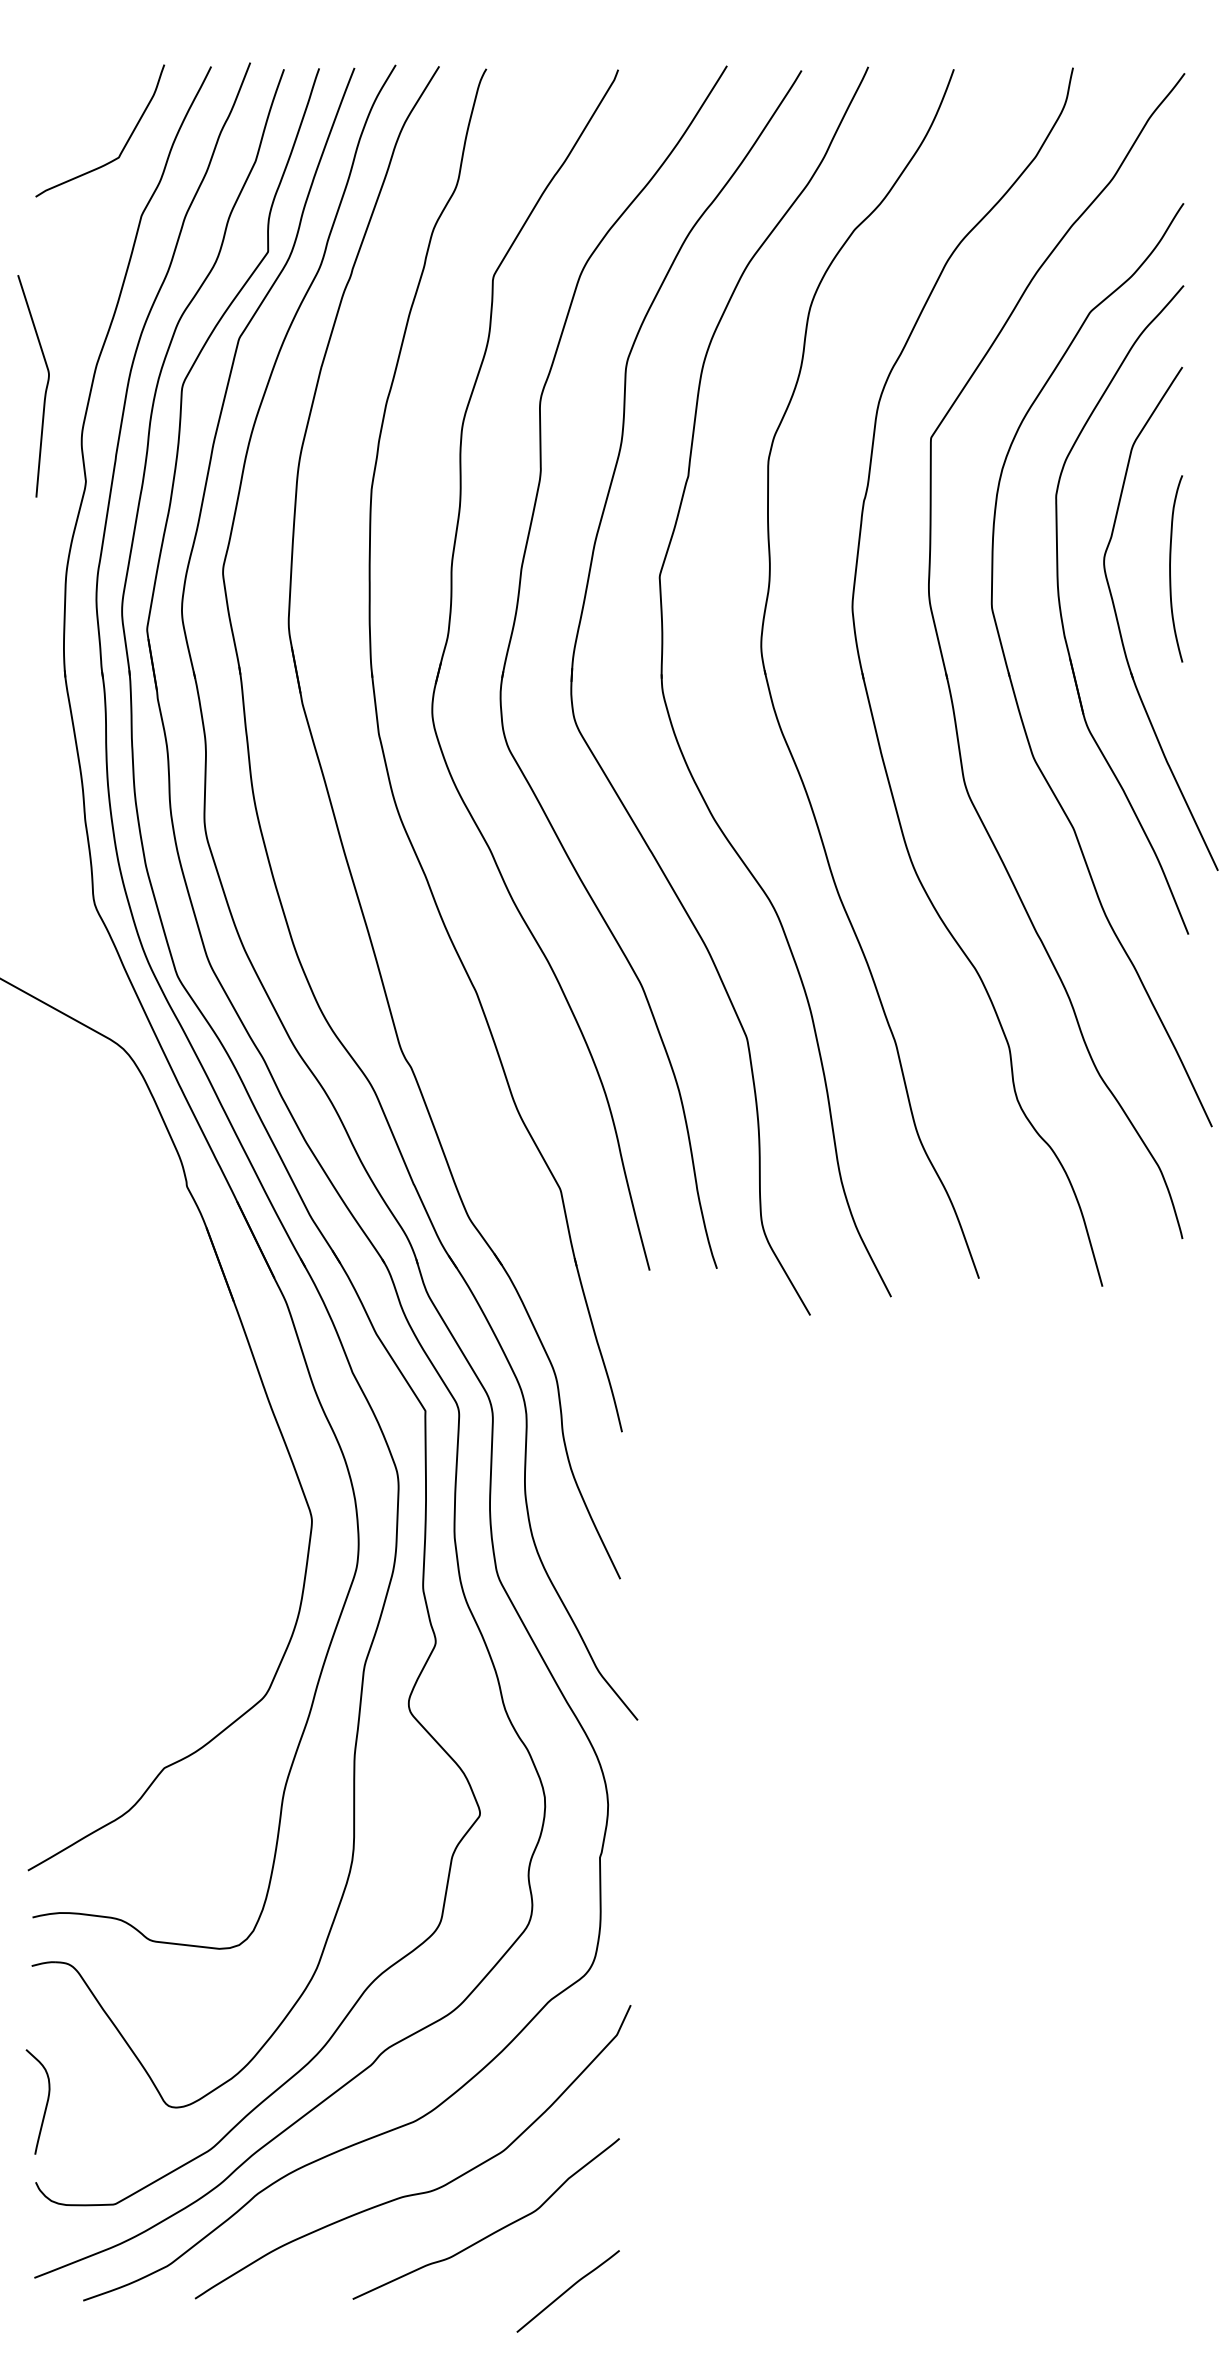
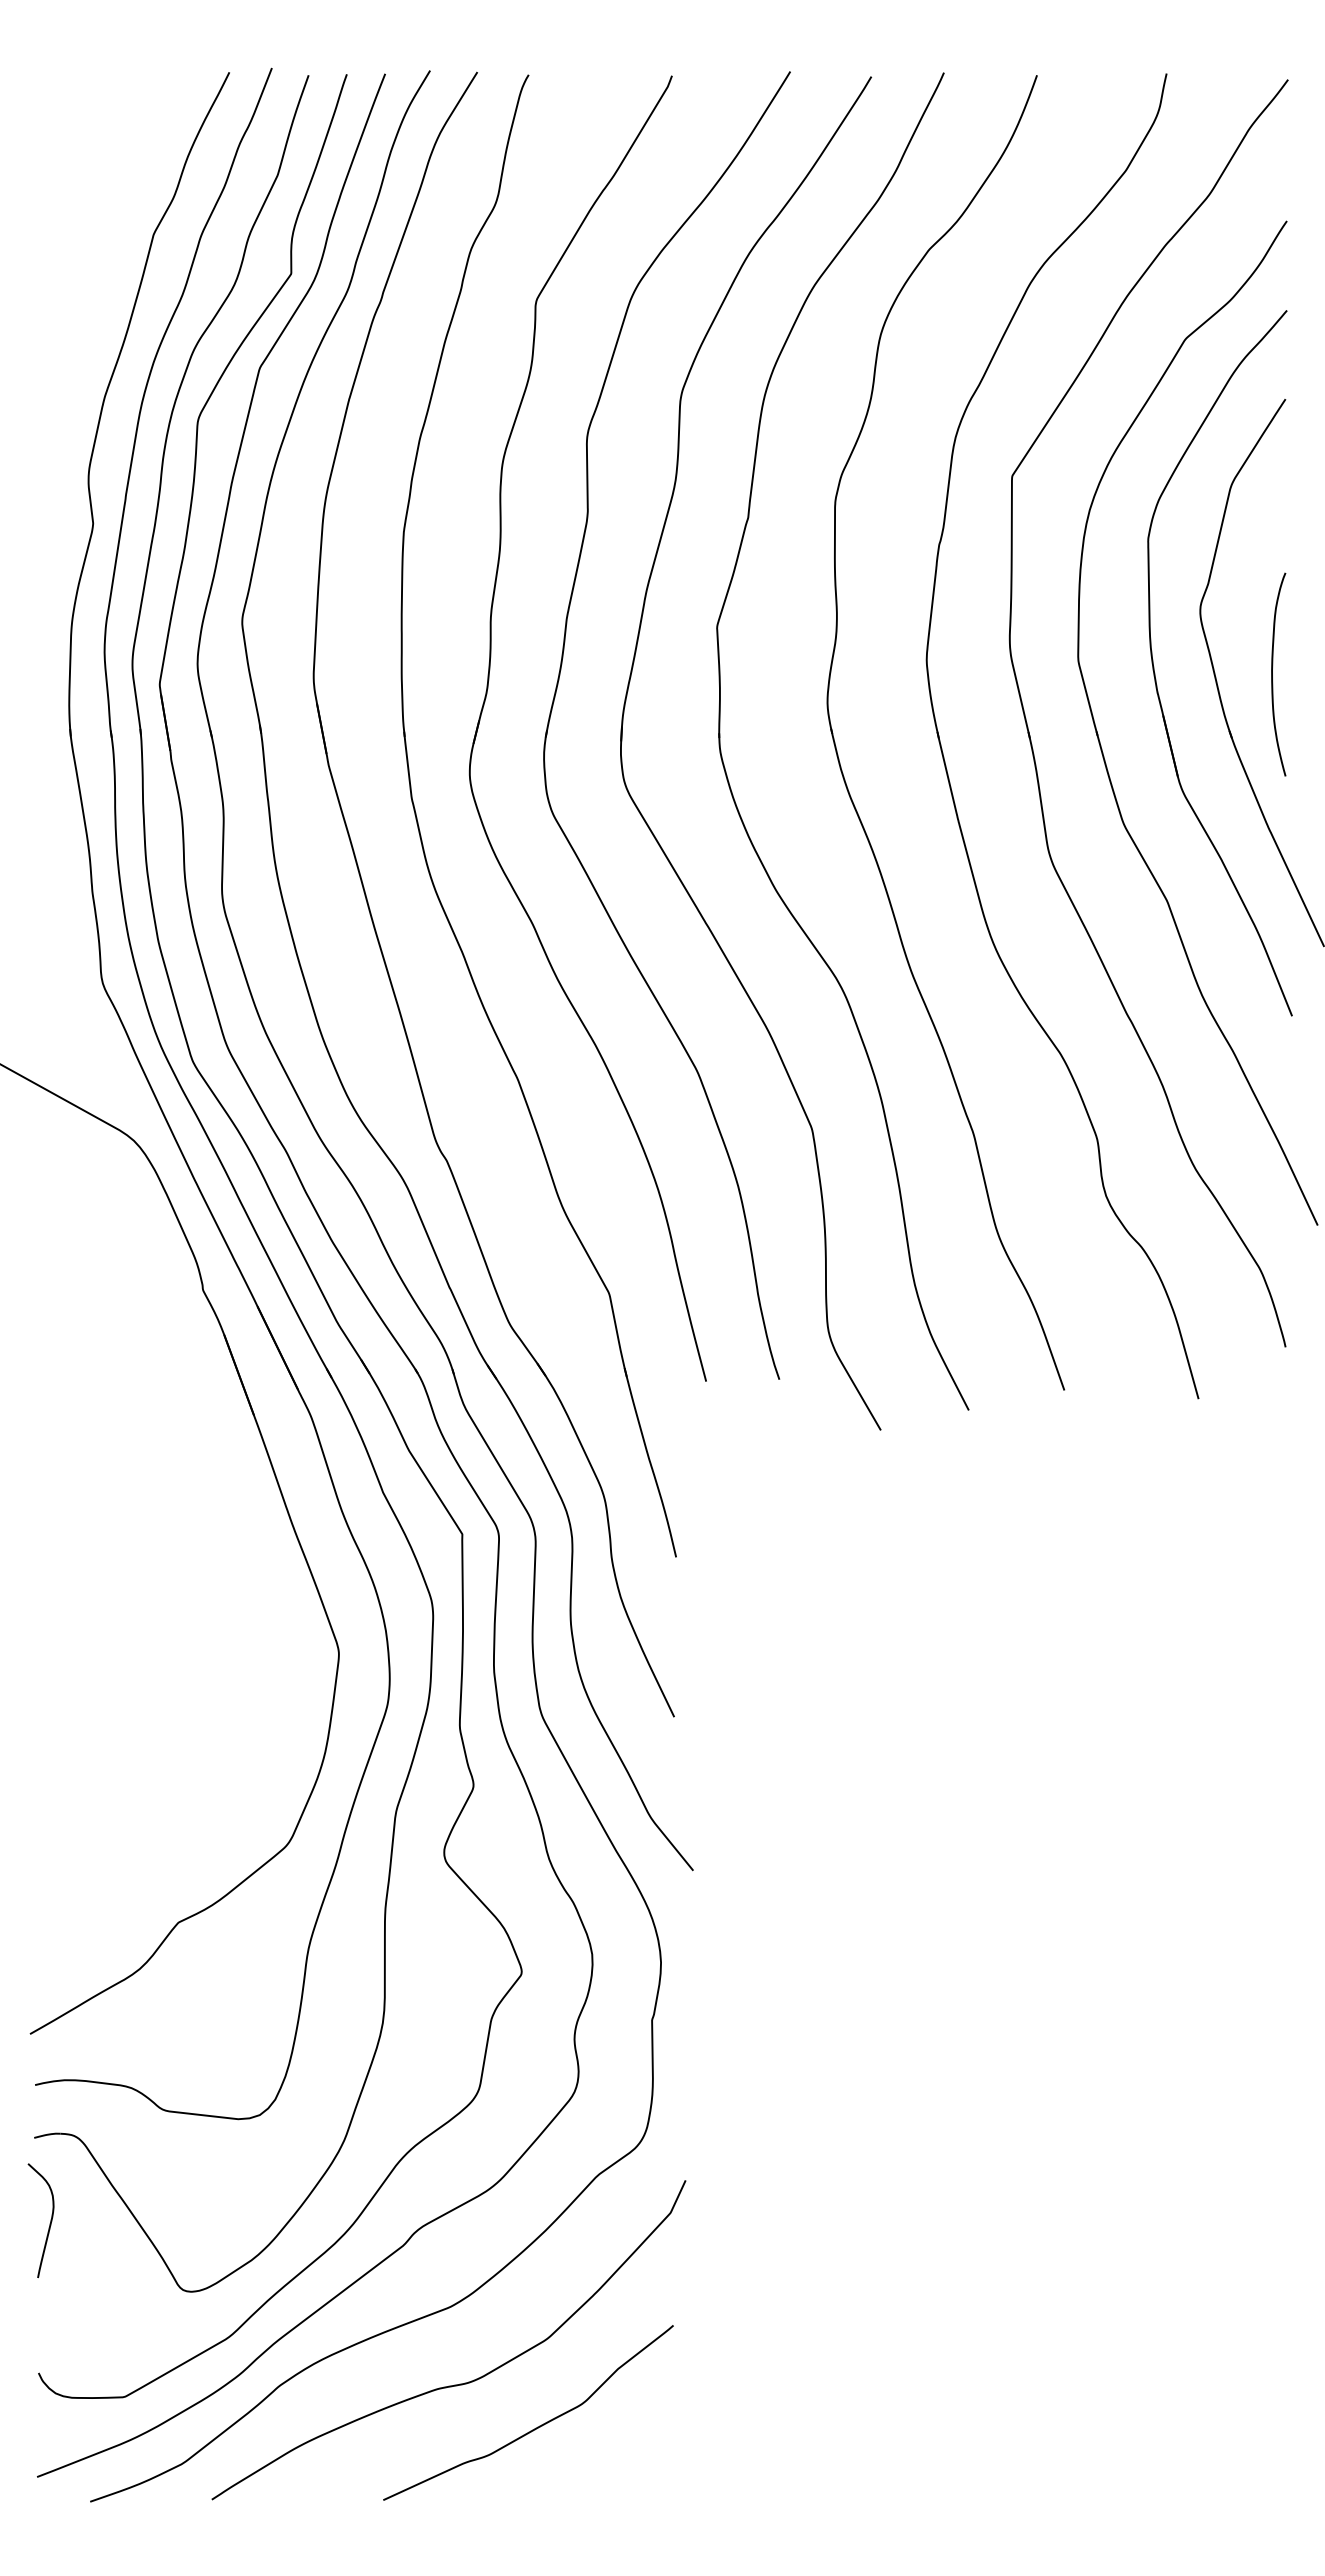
curve: (123, 145) -> (134, 158), removed
curve: (45, 387) -> (49, 421), removed
curve: (1170, 568) -> (1272, 674), moved
curve: (45, 2104) -> (49, 2223), moved
curve: (568, 2291) -> (617, 2491), removed

